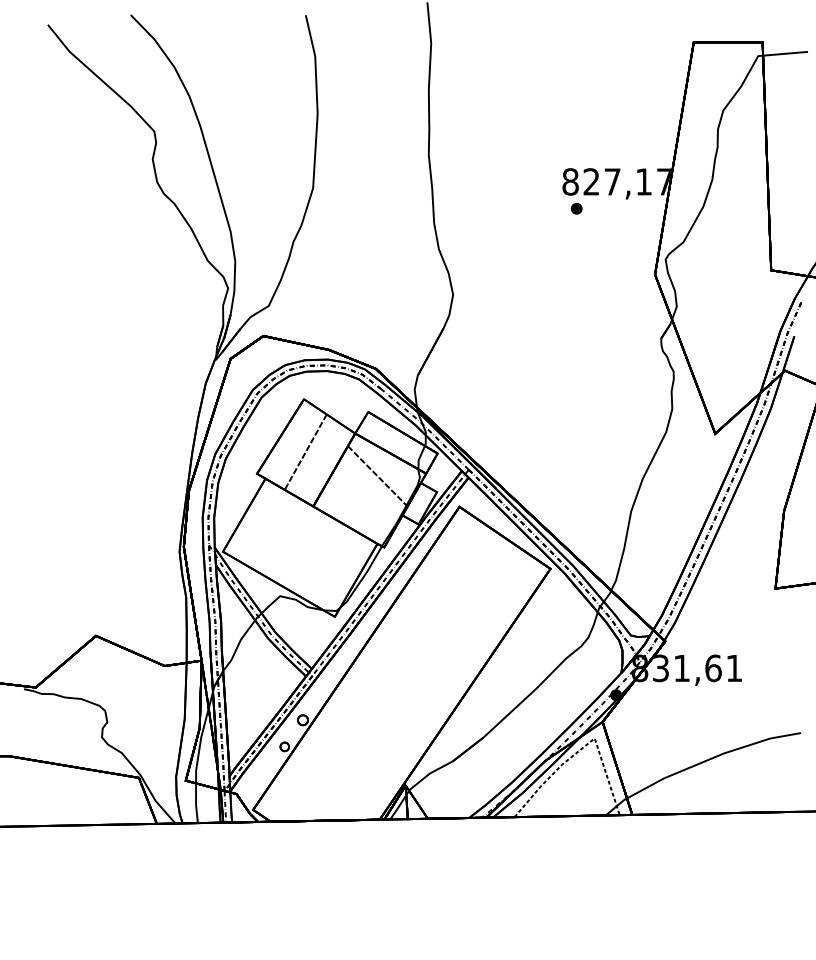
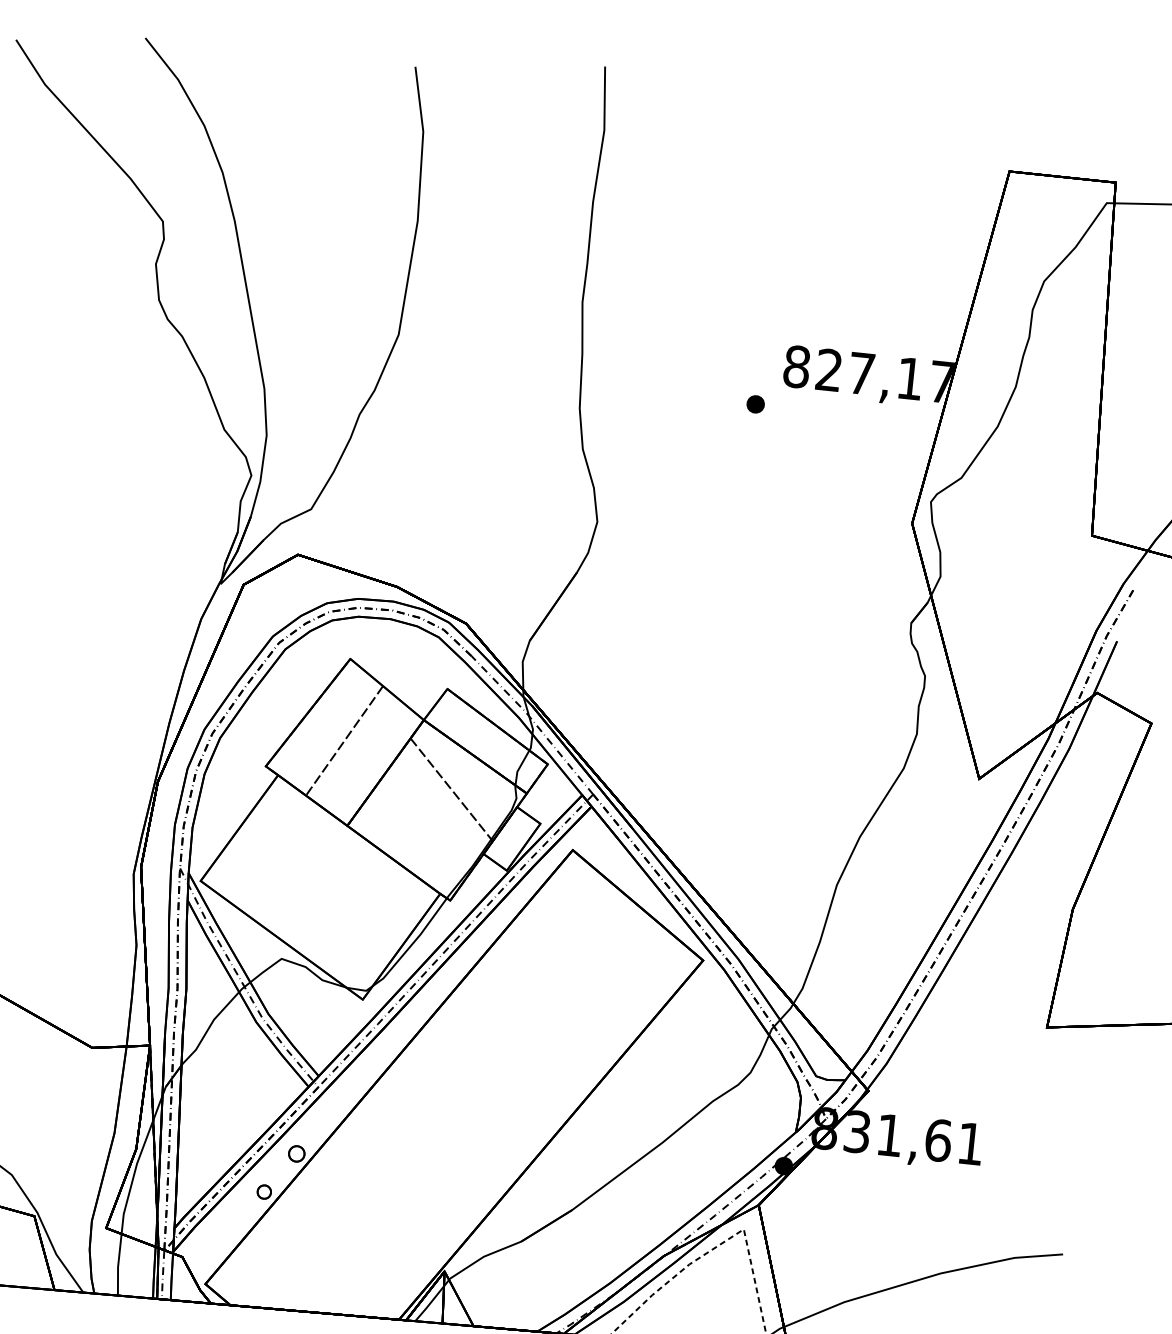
part: (576, 208) -> (755, 403), moved

